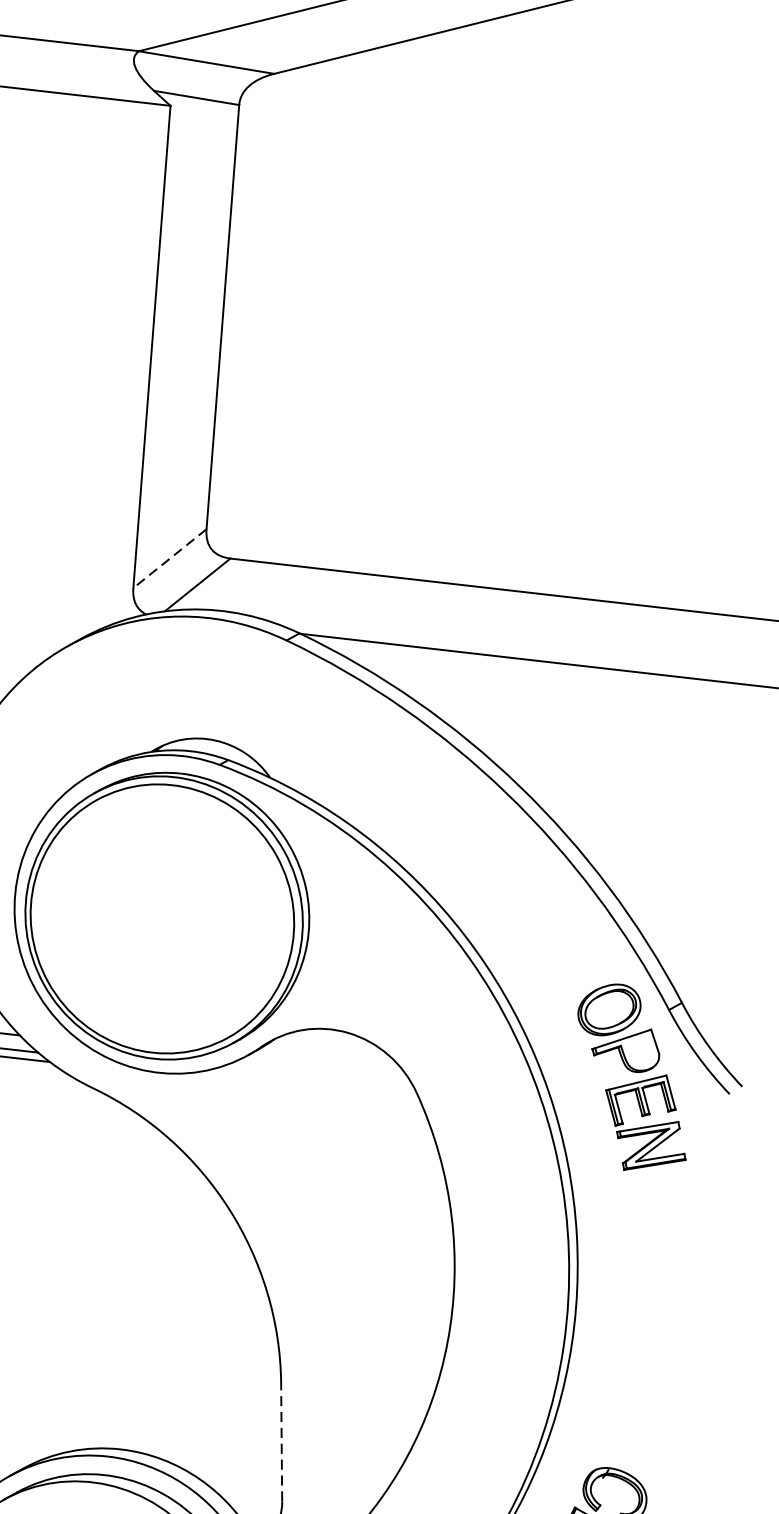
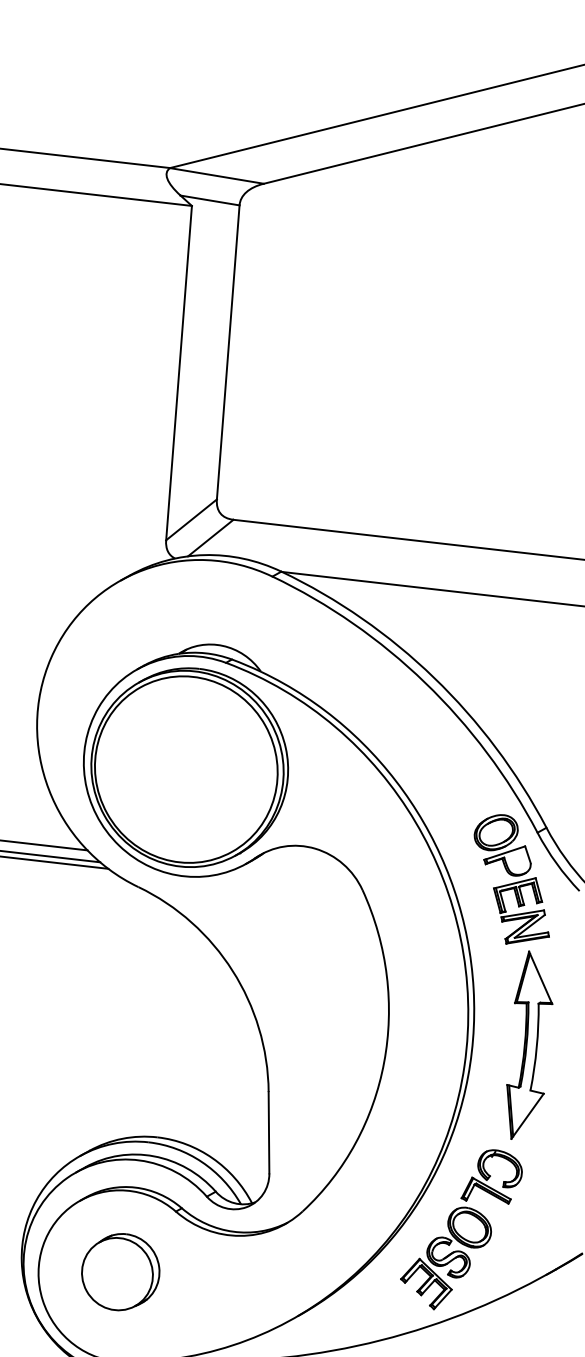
line: (169, 558) -> (191, 519), dashed -> solid
part: (657, 1315) -> (529, 1044), added
line: (282, 1442) -> (269, 1132), dashed -> solid

